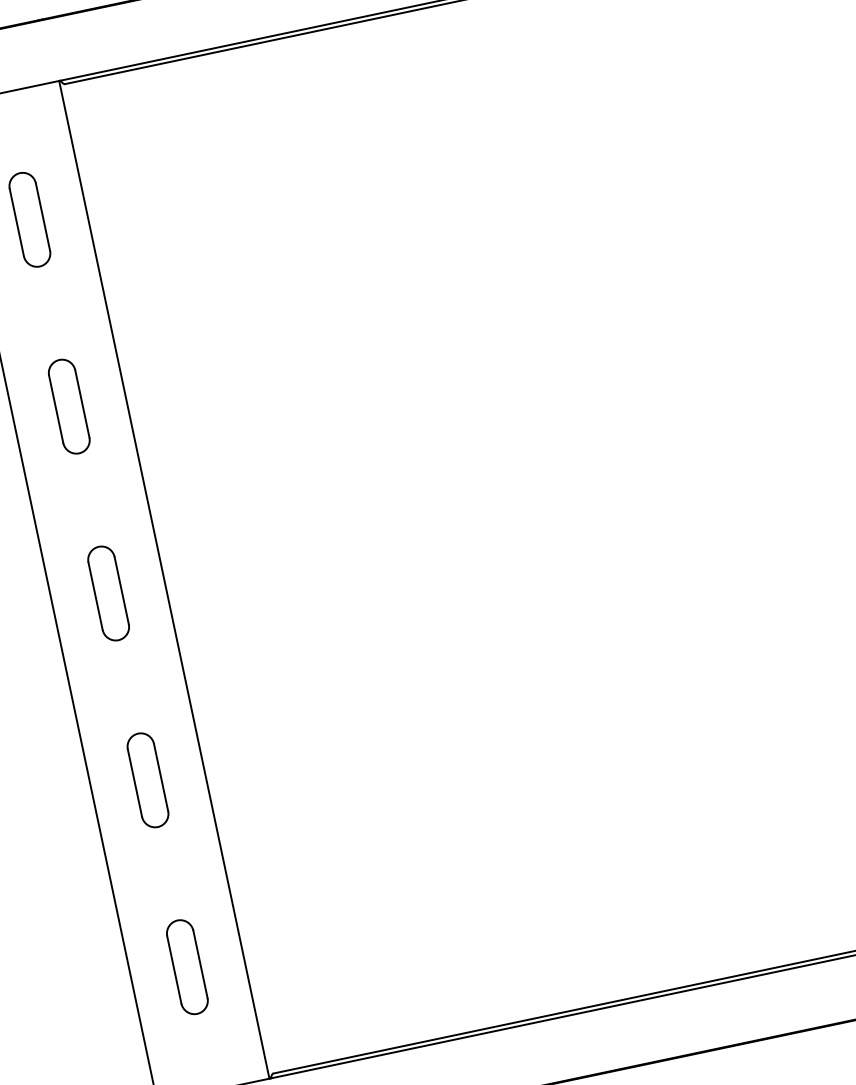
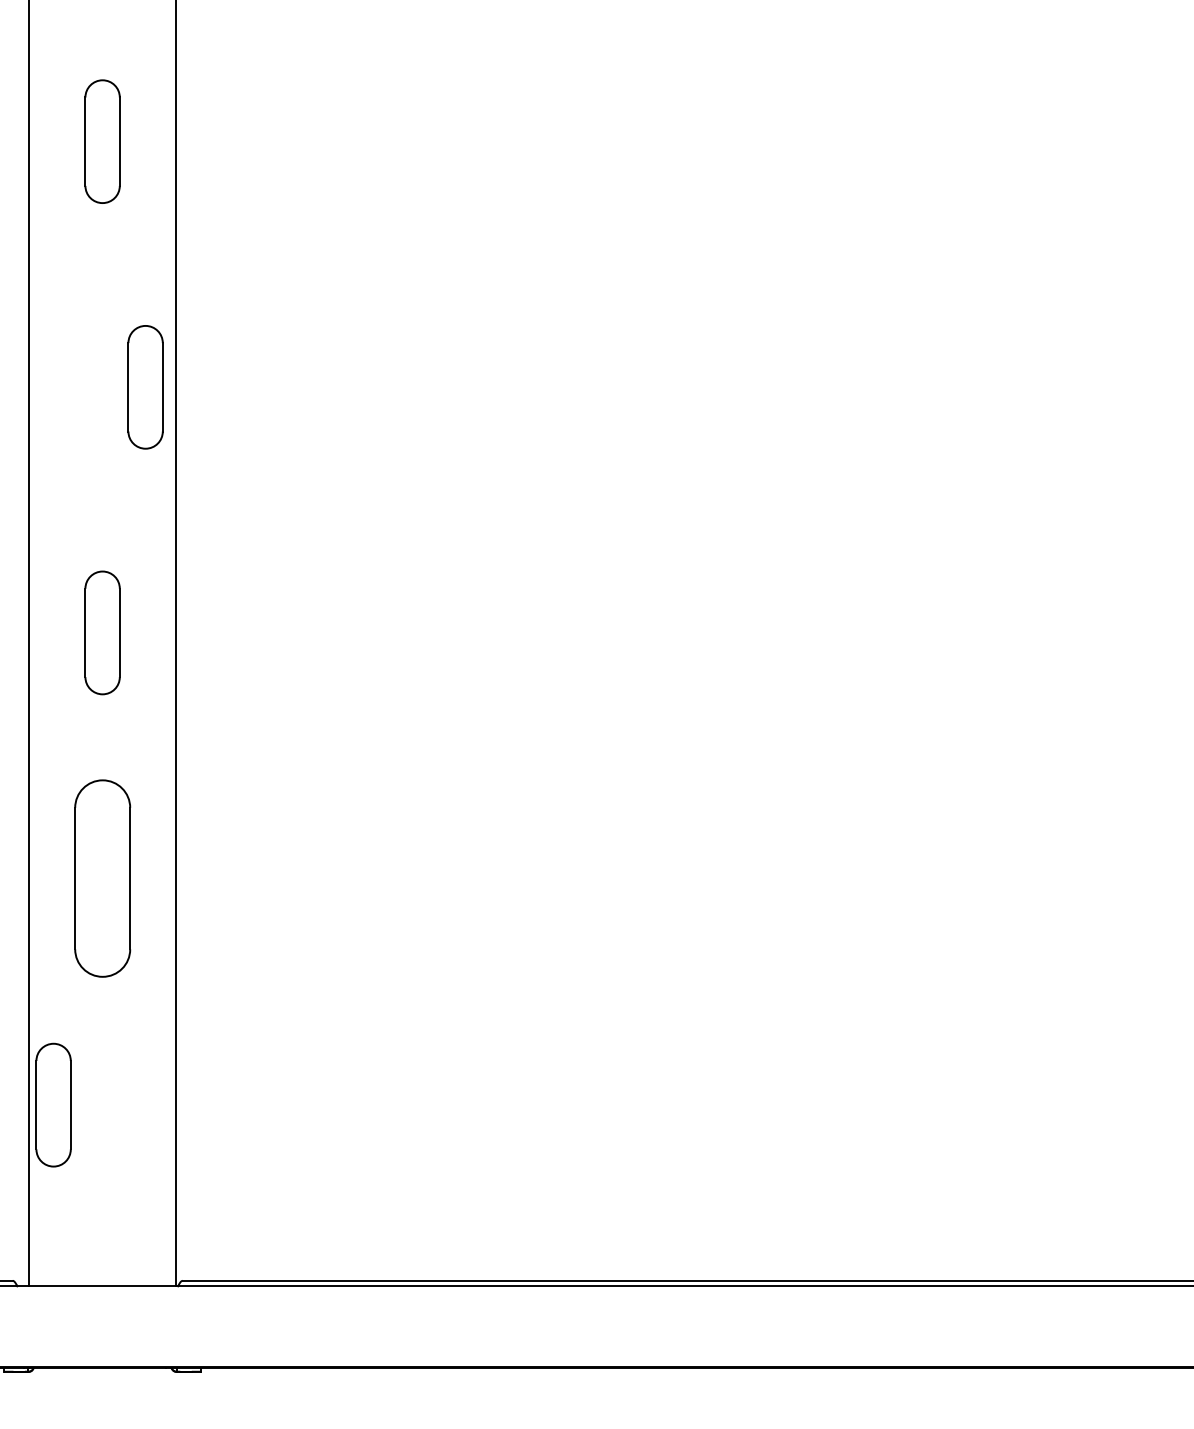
part: (69, 406) -> (145, 387), moved
part: (147, 780) -> (102, 878), size x1.6
part: (187, 966) -> (53, 1104), moved

